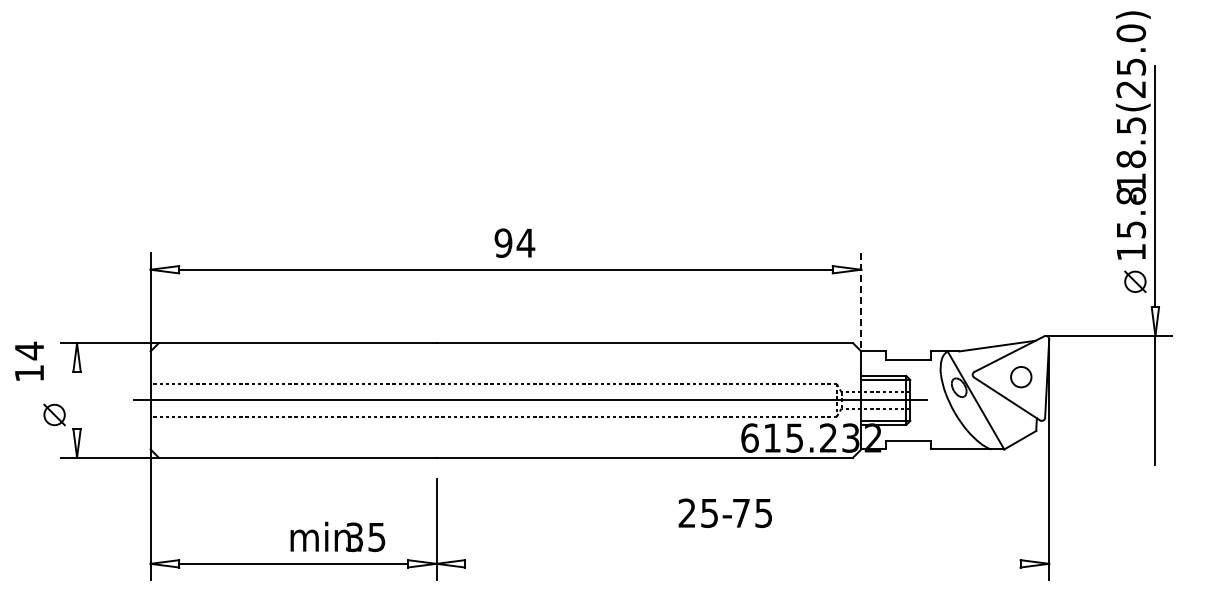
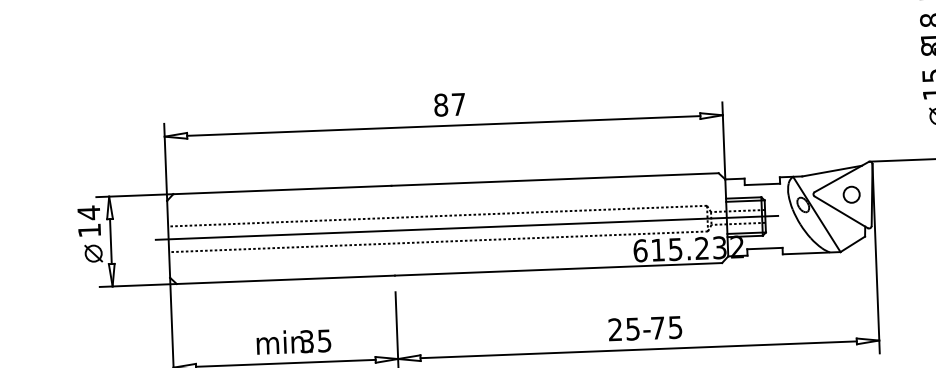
text: (514, 242) -> (449, 104), 94 -> 87
line: (861, 302) -> (723, 140), dashed -> solid
text: (29, 360) -> (89, 220), moved
line: (77, 400) -> (111, 241), added
text: (724, 512) -> (644, 328), moved
text: (337, 536) -> (293, 341), moved
line: (742, 563) -> (638, 349), added

